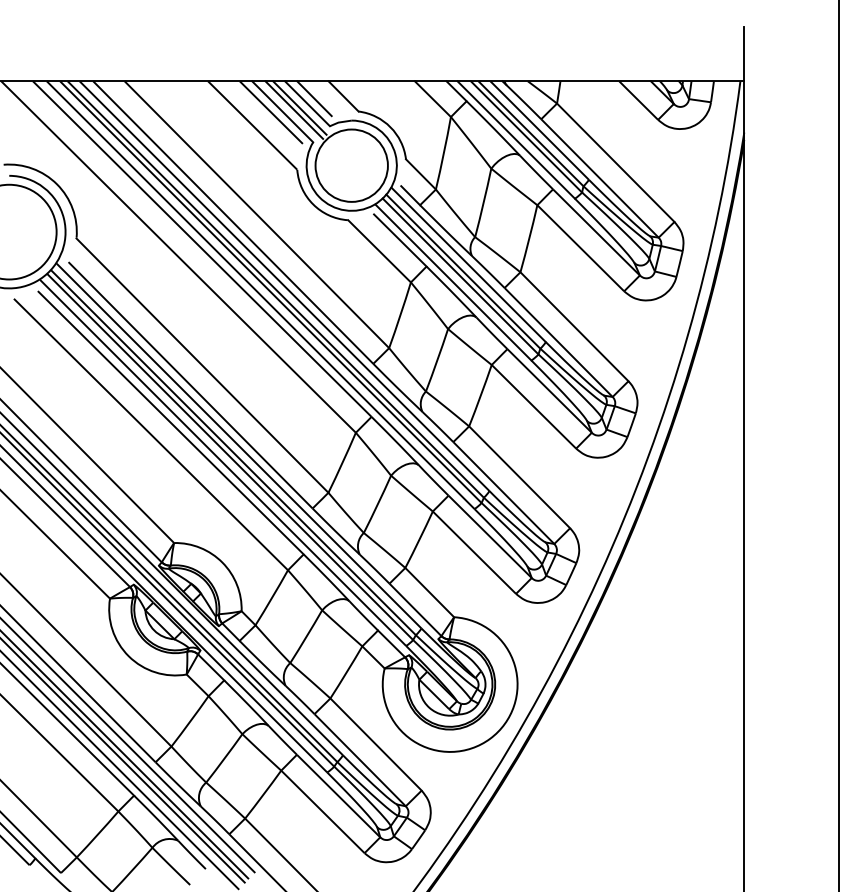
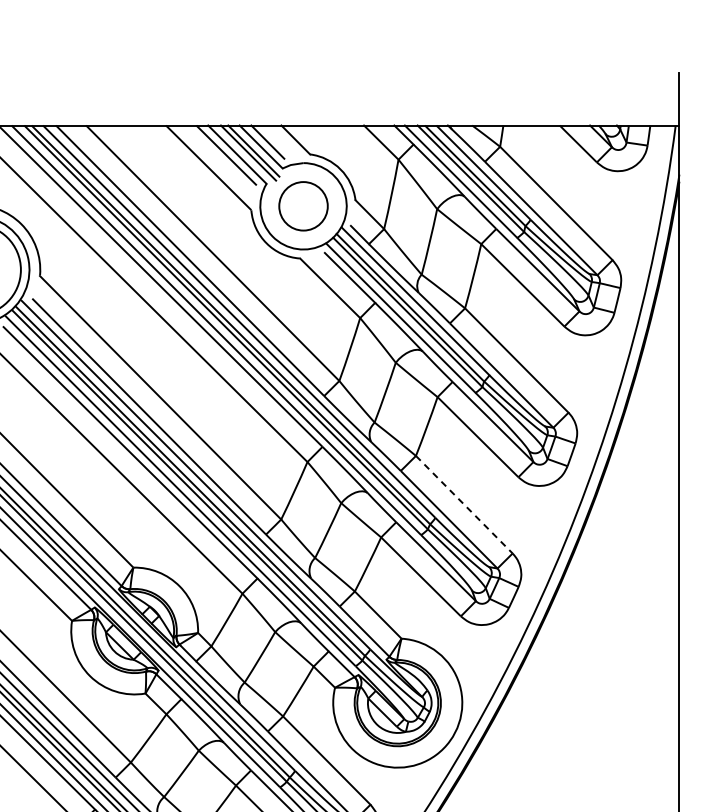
circle: (351, 165) -> (303, 206), size x0.7
line: (519, 477) -> (464, 504), solid -> dashed

